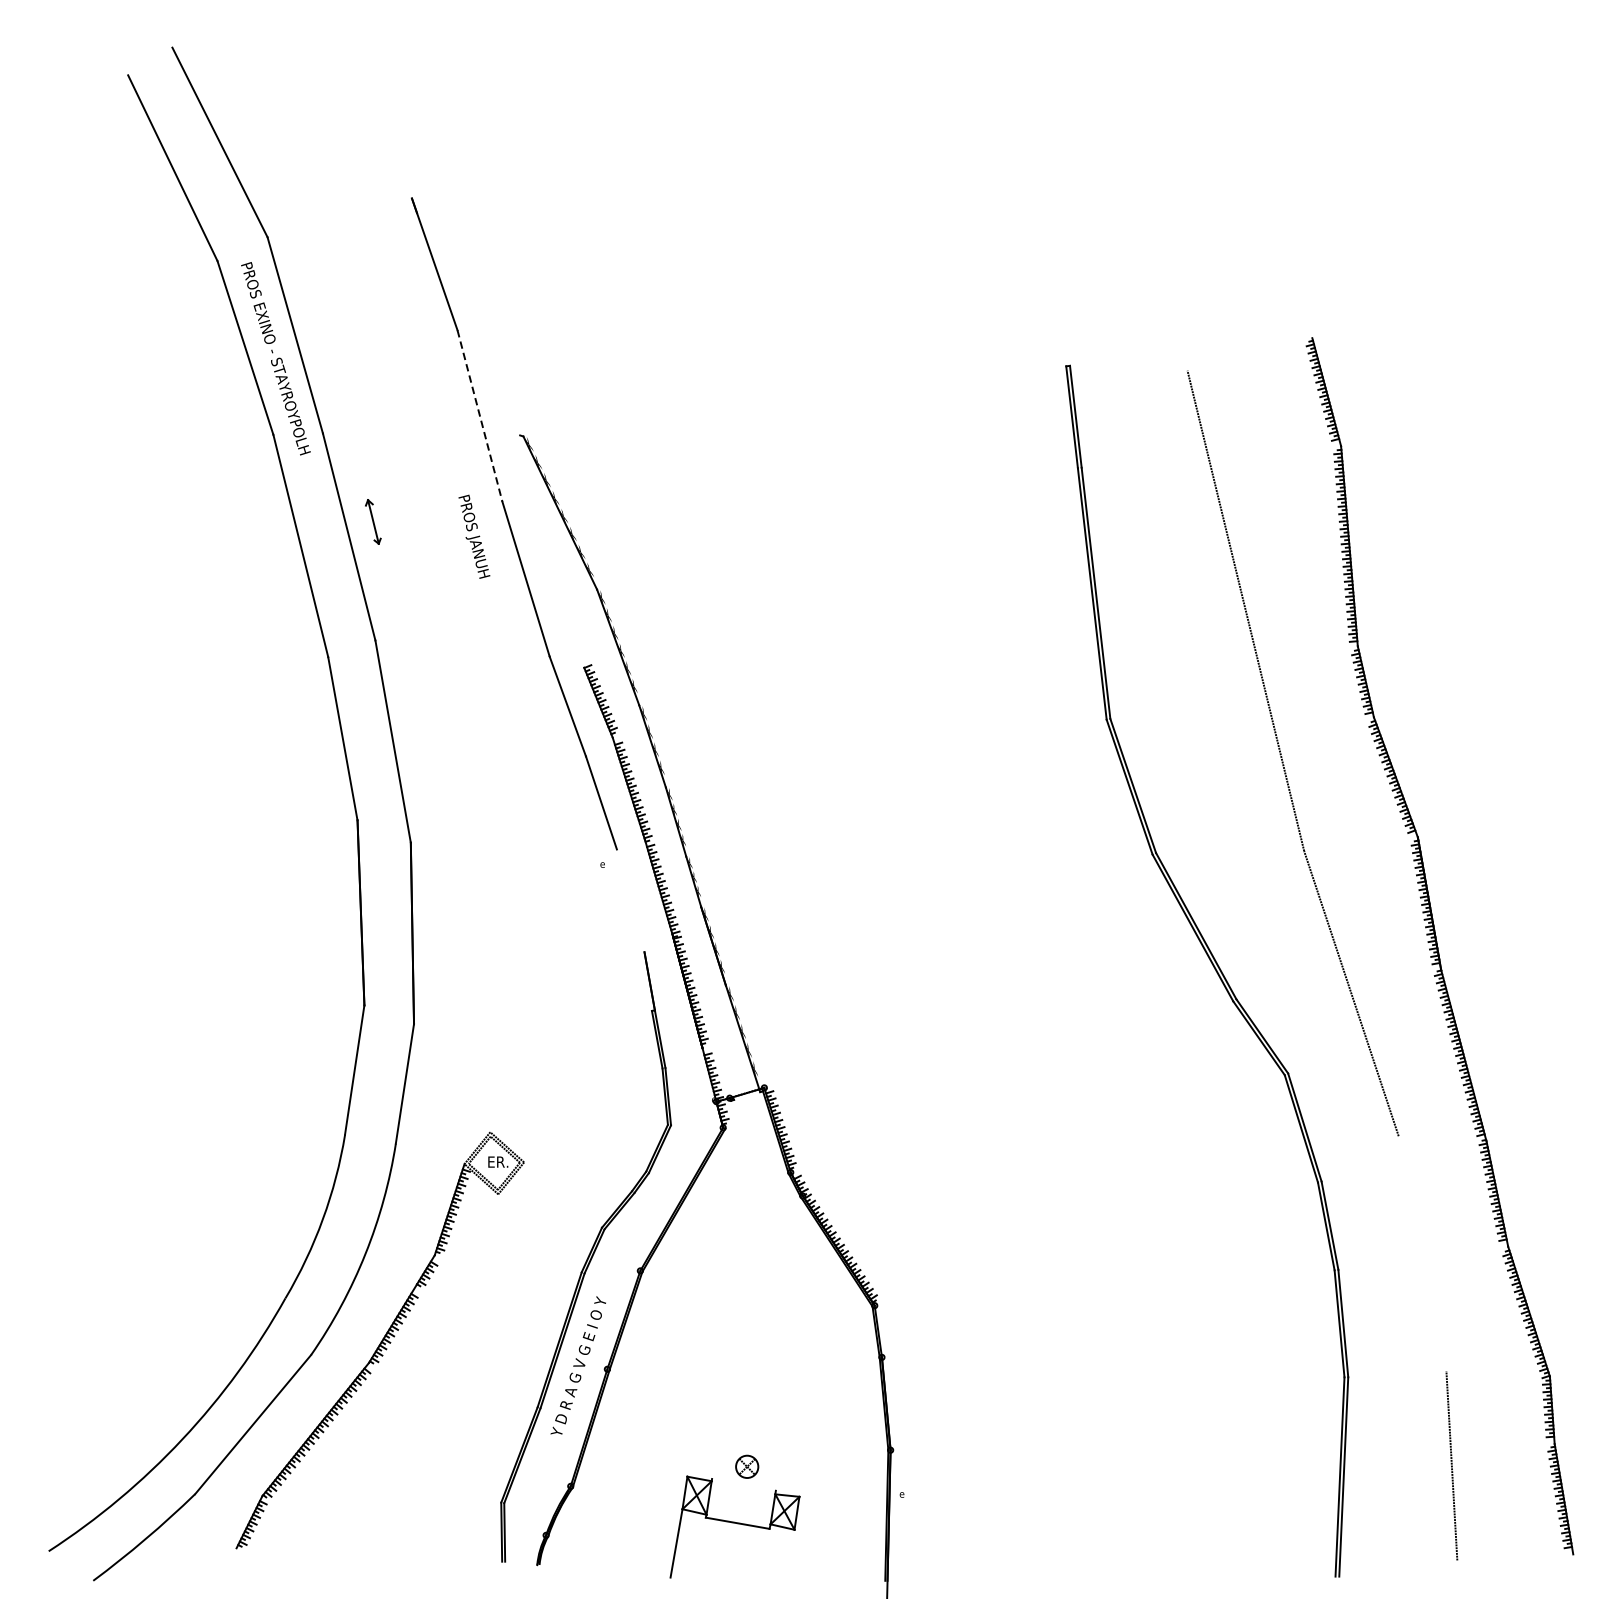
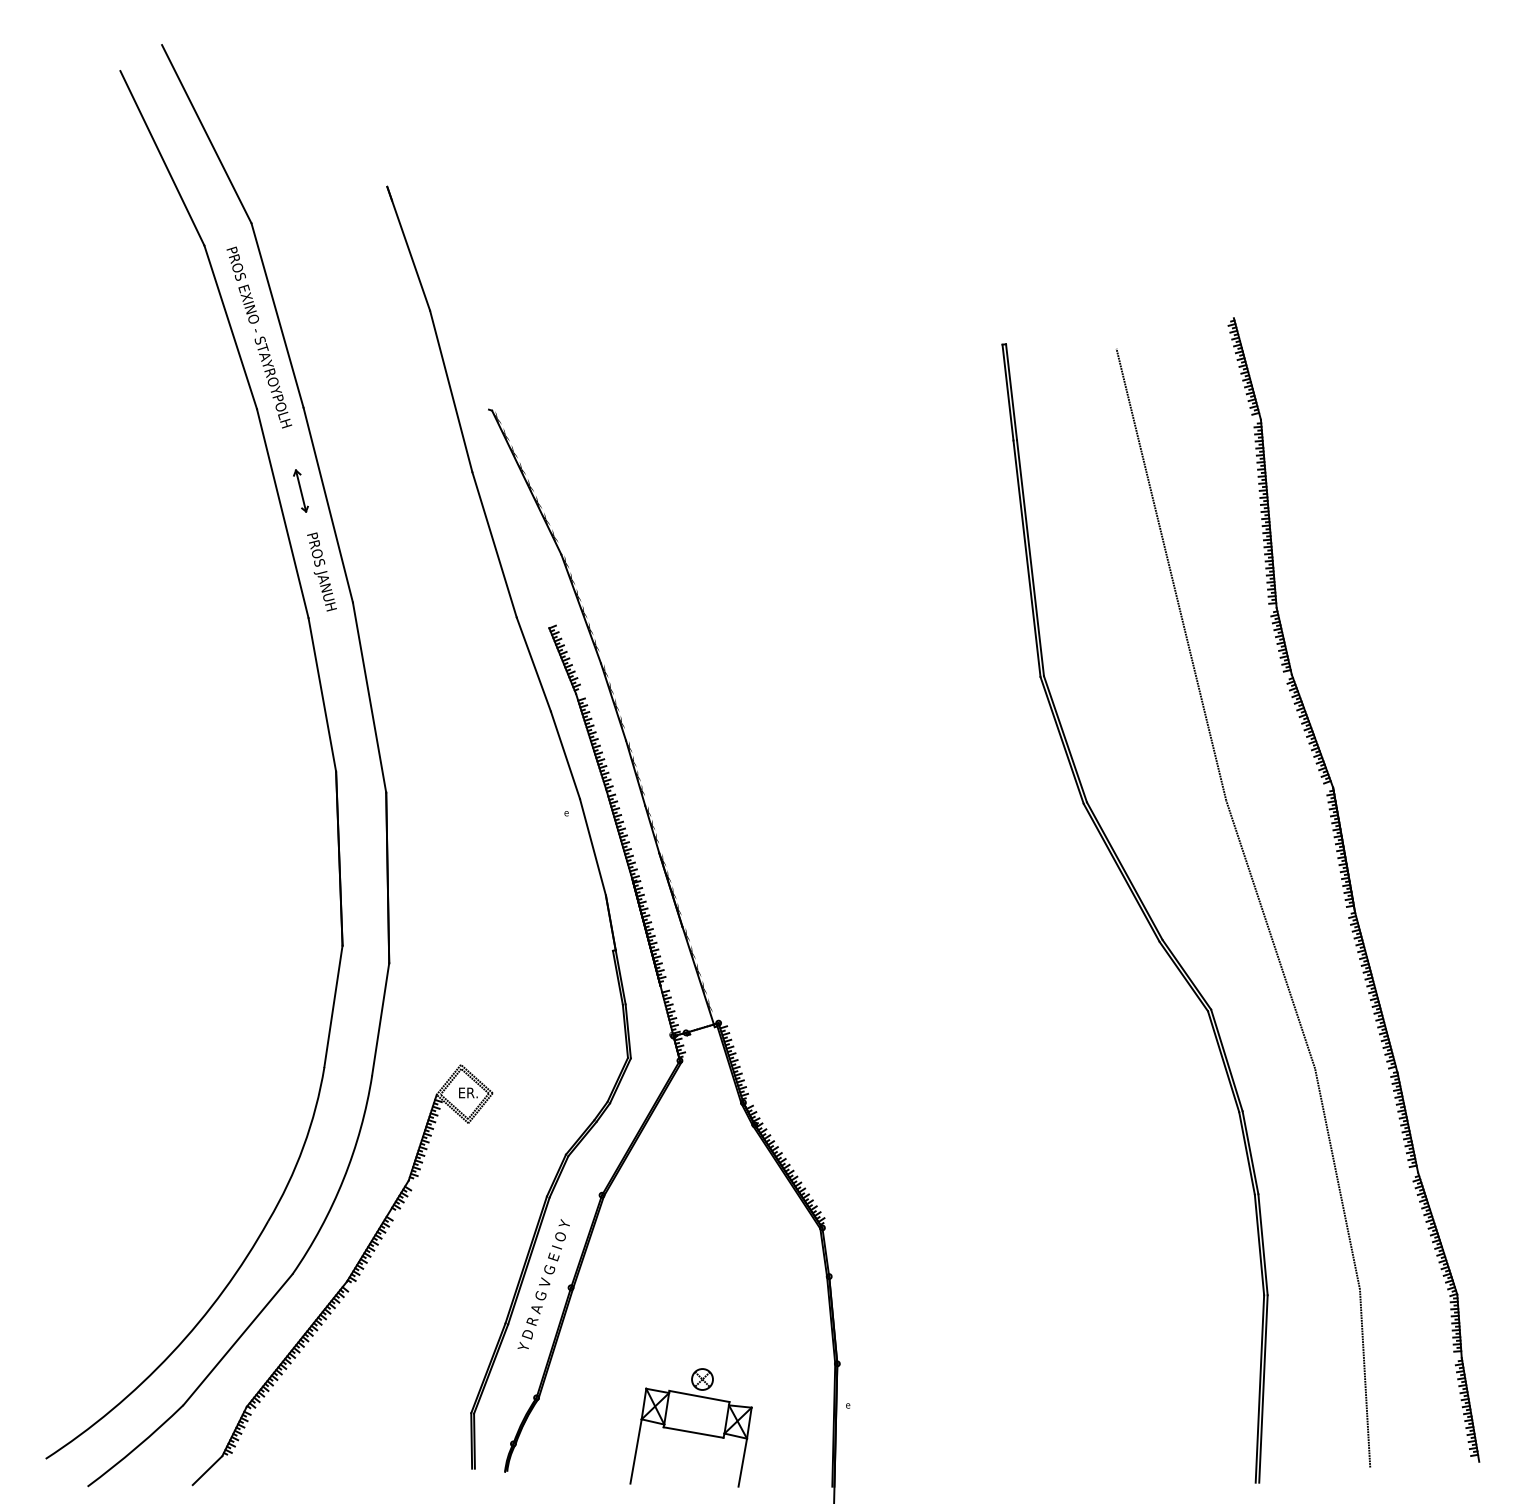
line: (480, 416) -> (451, 391), dashed -> solid
part: (372, 521) -> (300, 490), moved
text: (473, 536) -> (321, 571), moved
line: (630, 900) -> (592, 846), added
line: (1422, 1253) -> (1337, 1178), added
line: (743, 1484) -> (699, 1396), added
line: (789, 1555) -> (742, 1462), added
line: (220, 1563) -> (207, 1470), added

